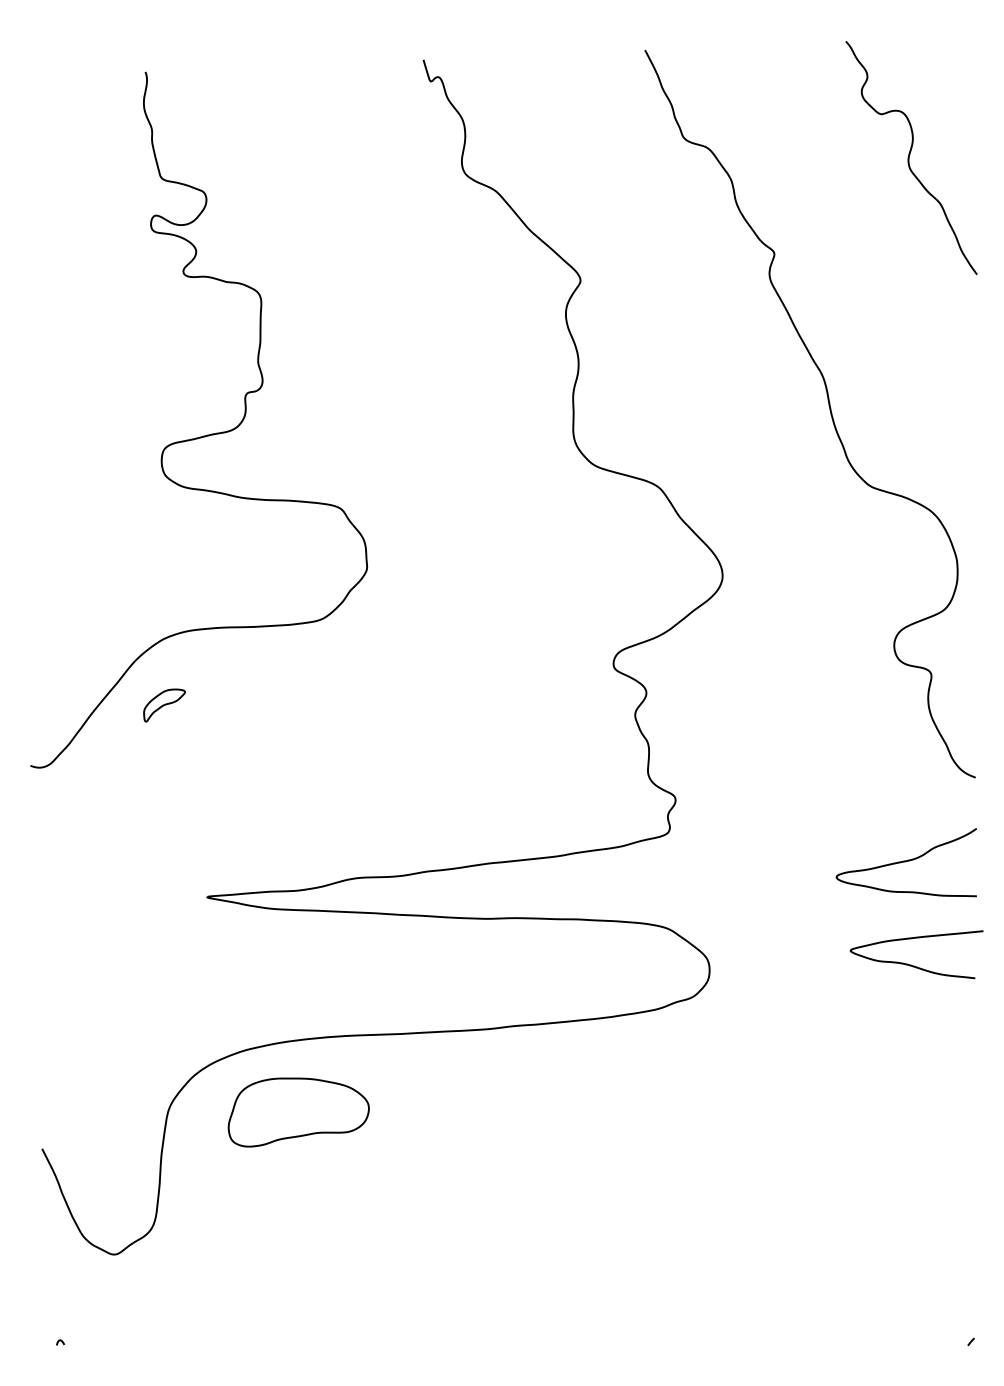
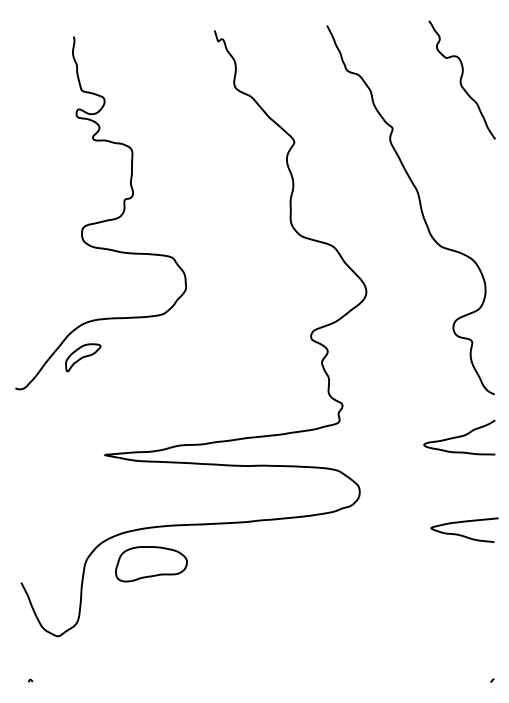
part: (164, 704) -> (83, 357), size x1.67
curve: (910, 963) -> (461, 534), moved

